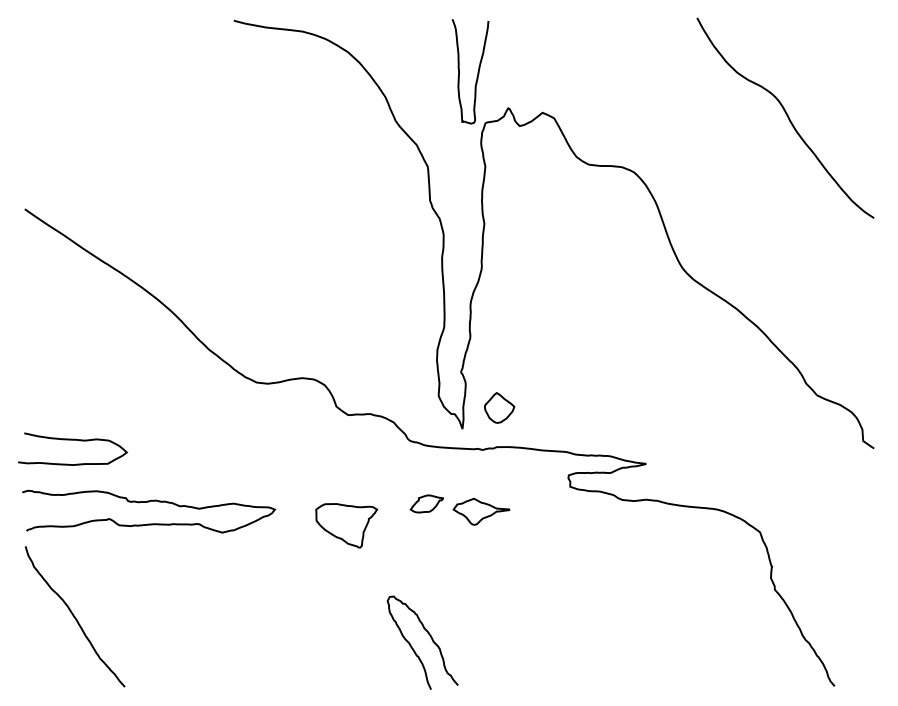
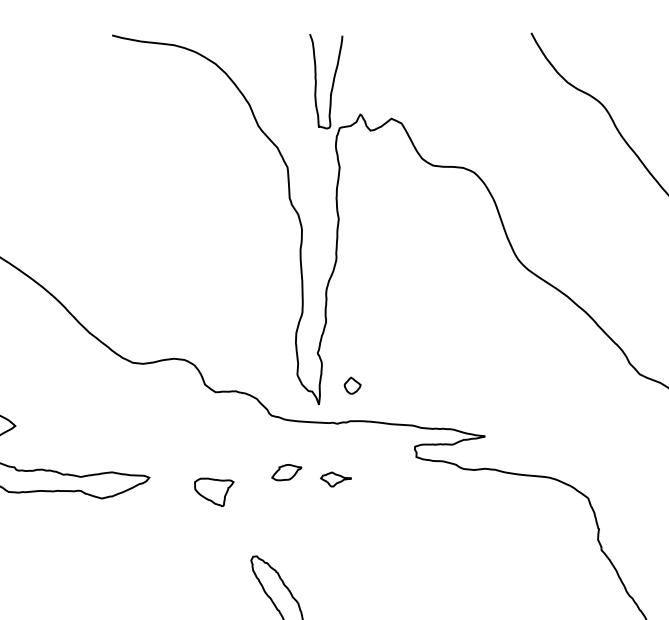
part: (499, 407) -> (352, 385), size x0.6
part: (481, 511) -> (336, 479), size x0.6
part: (346, 525) -> (214, 492), size x0.7

